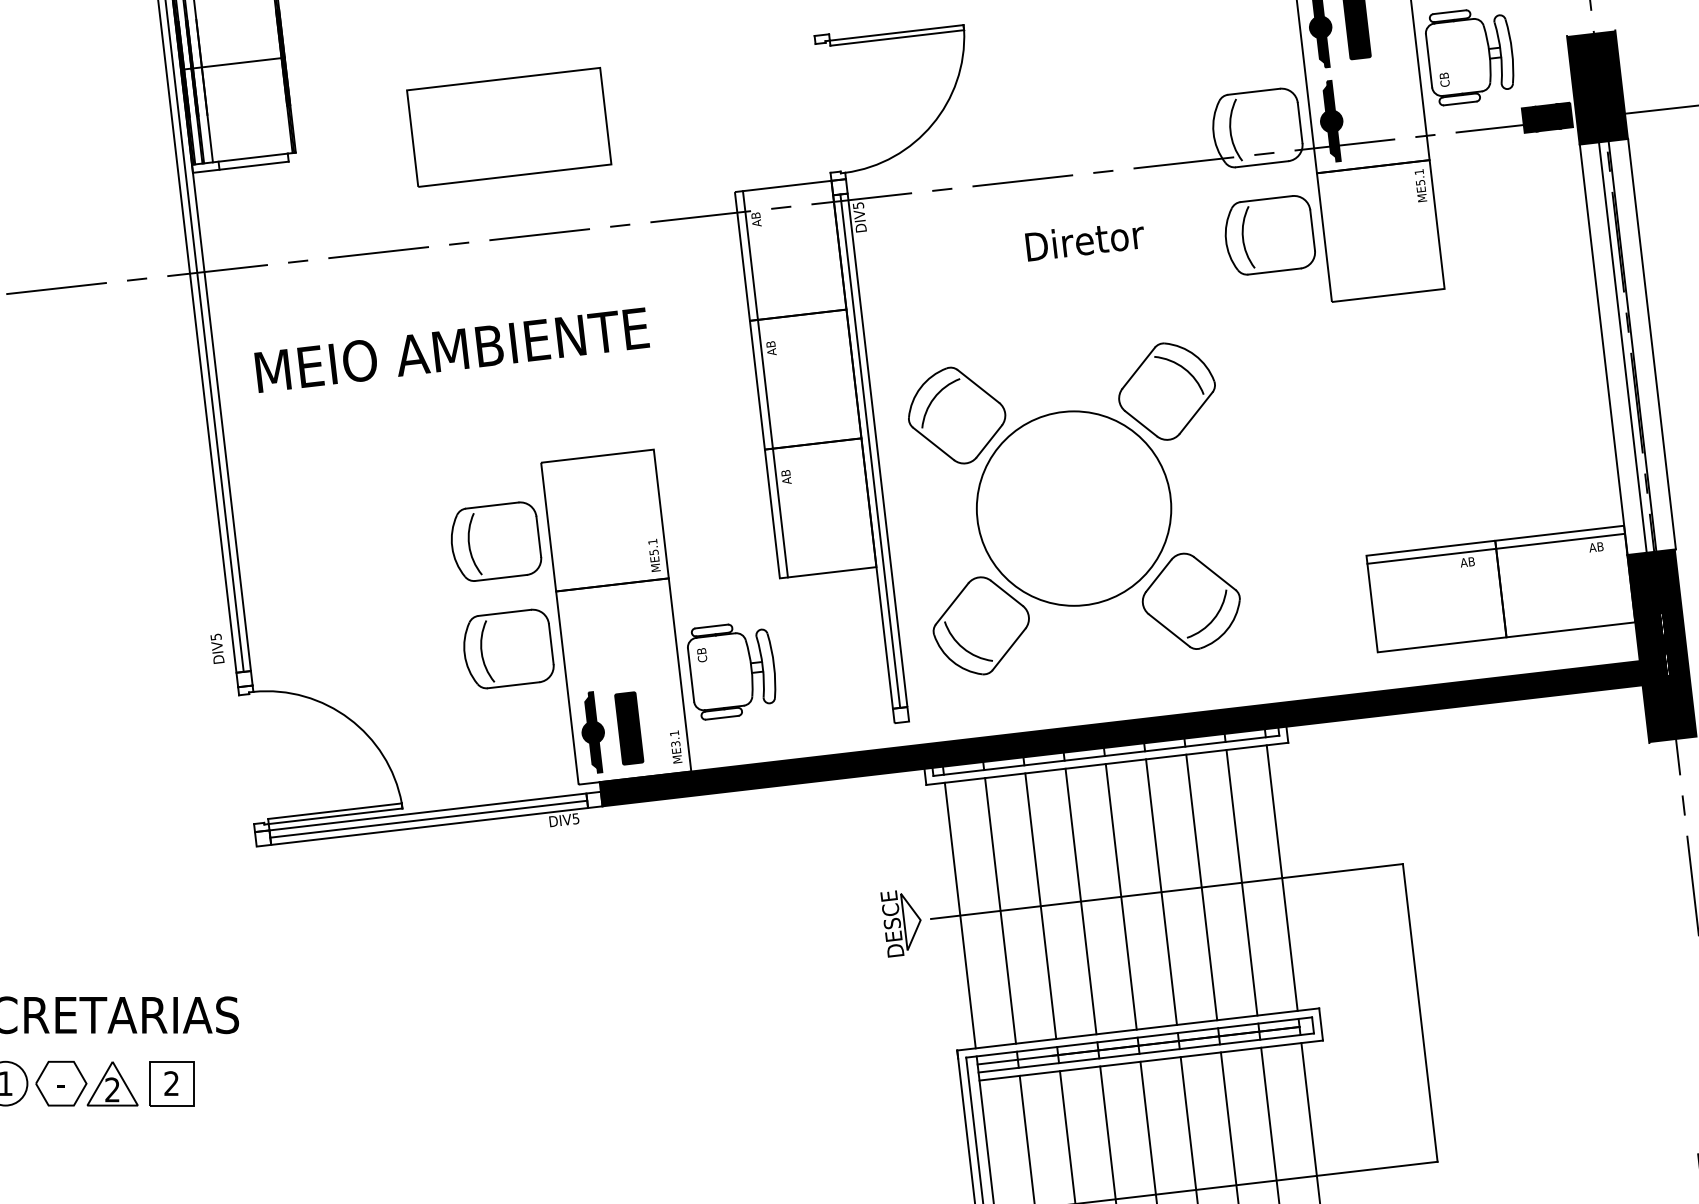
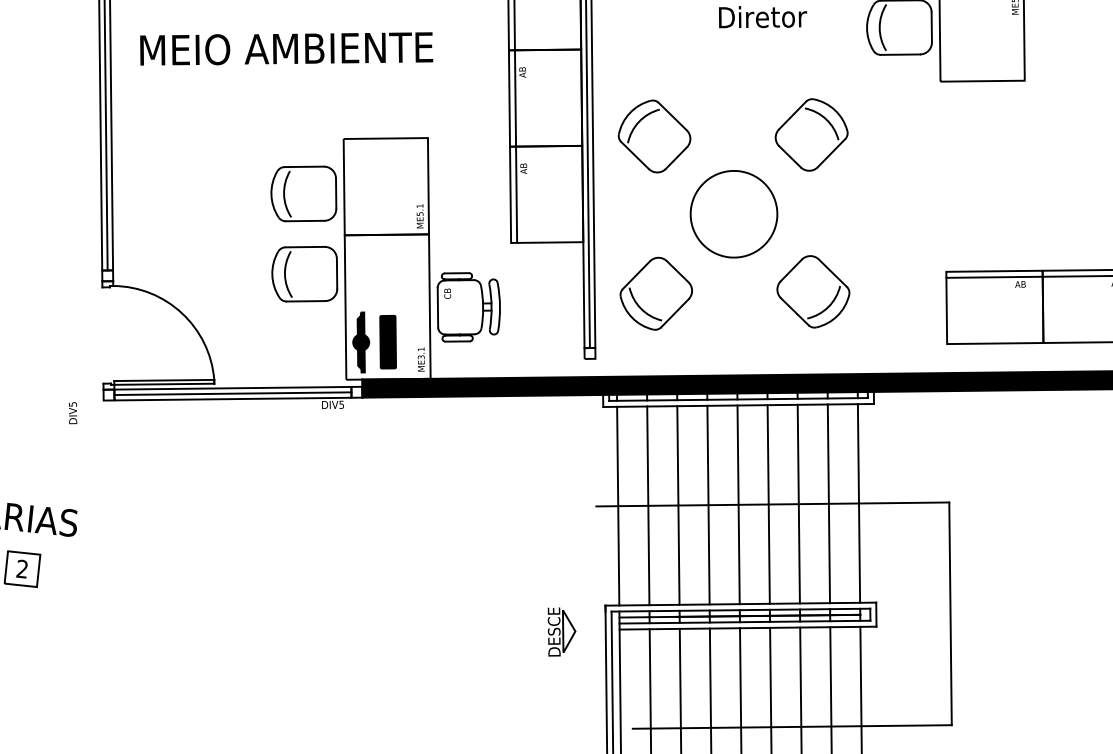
circle: (1074, 508) -> (734, 214), size x0.6
text: (217, 648) -> (73, 412), moved
part: (900, 923) -> (560, 632), moved

